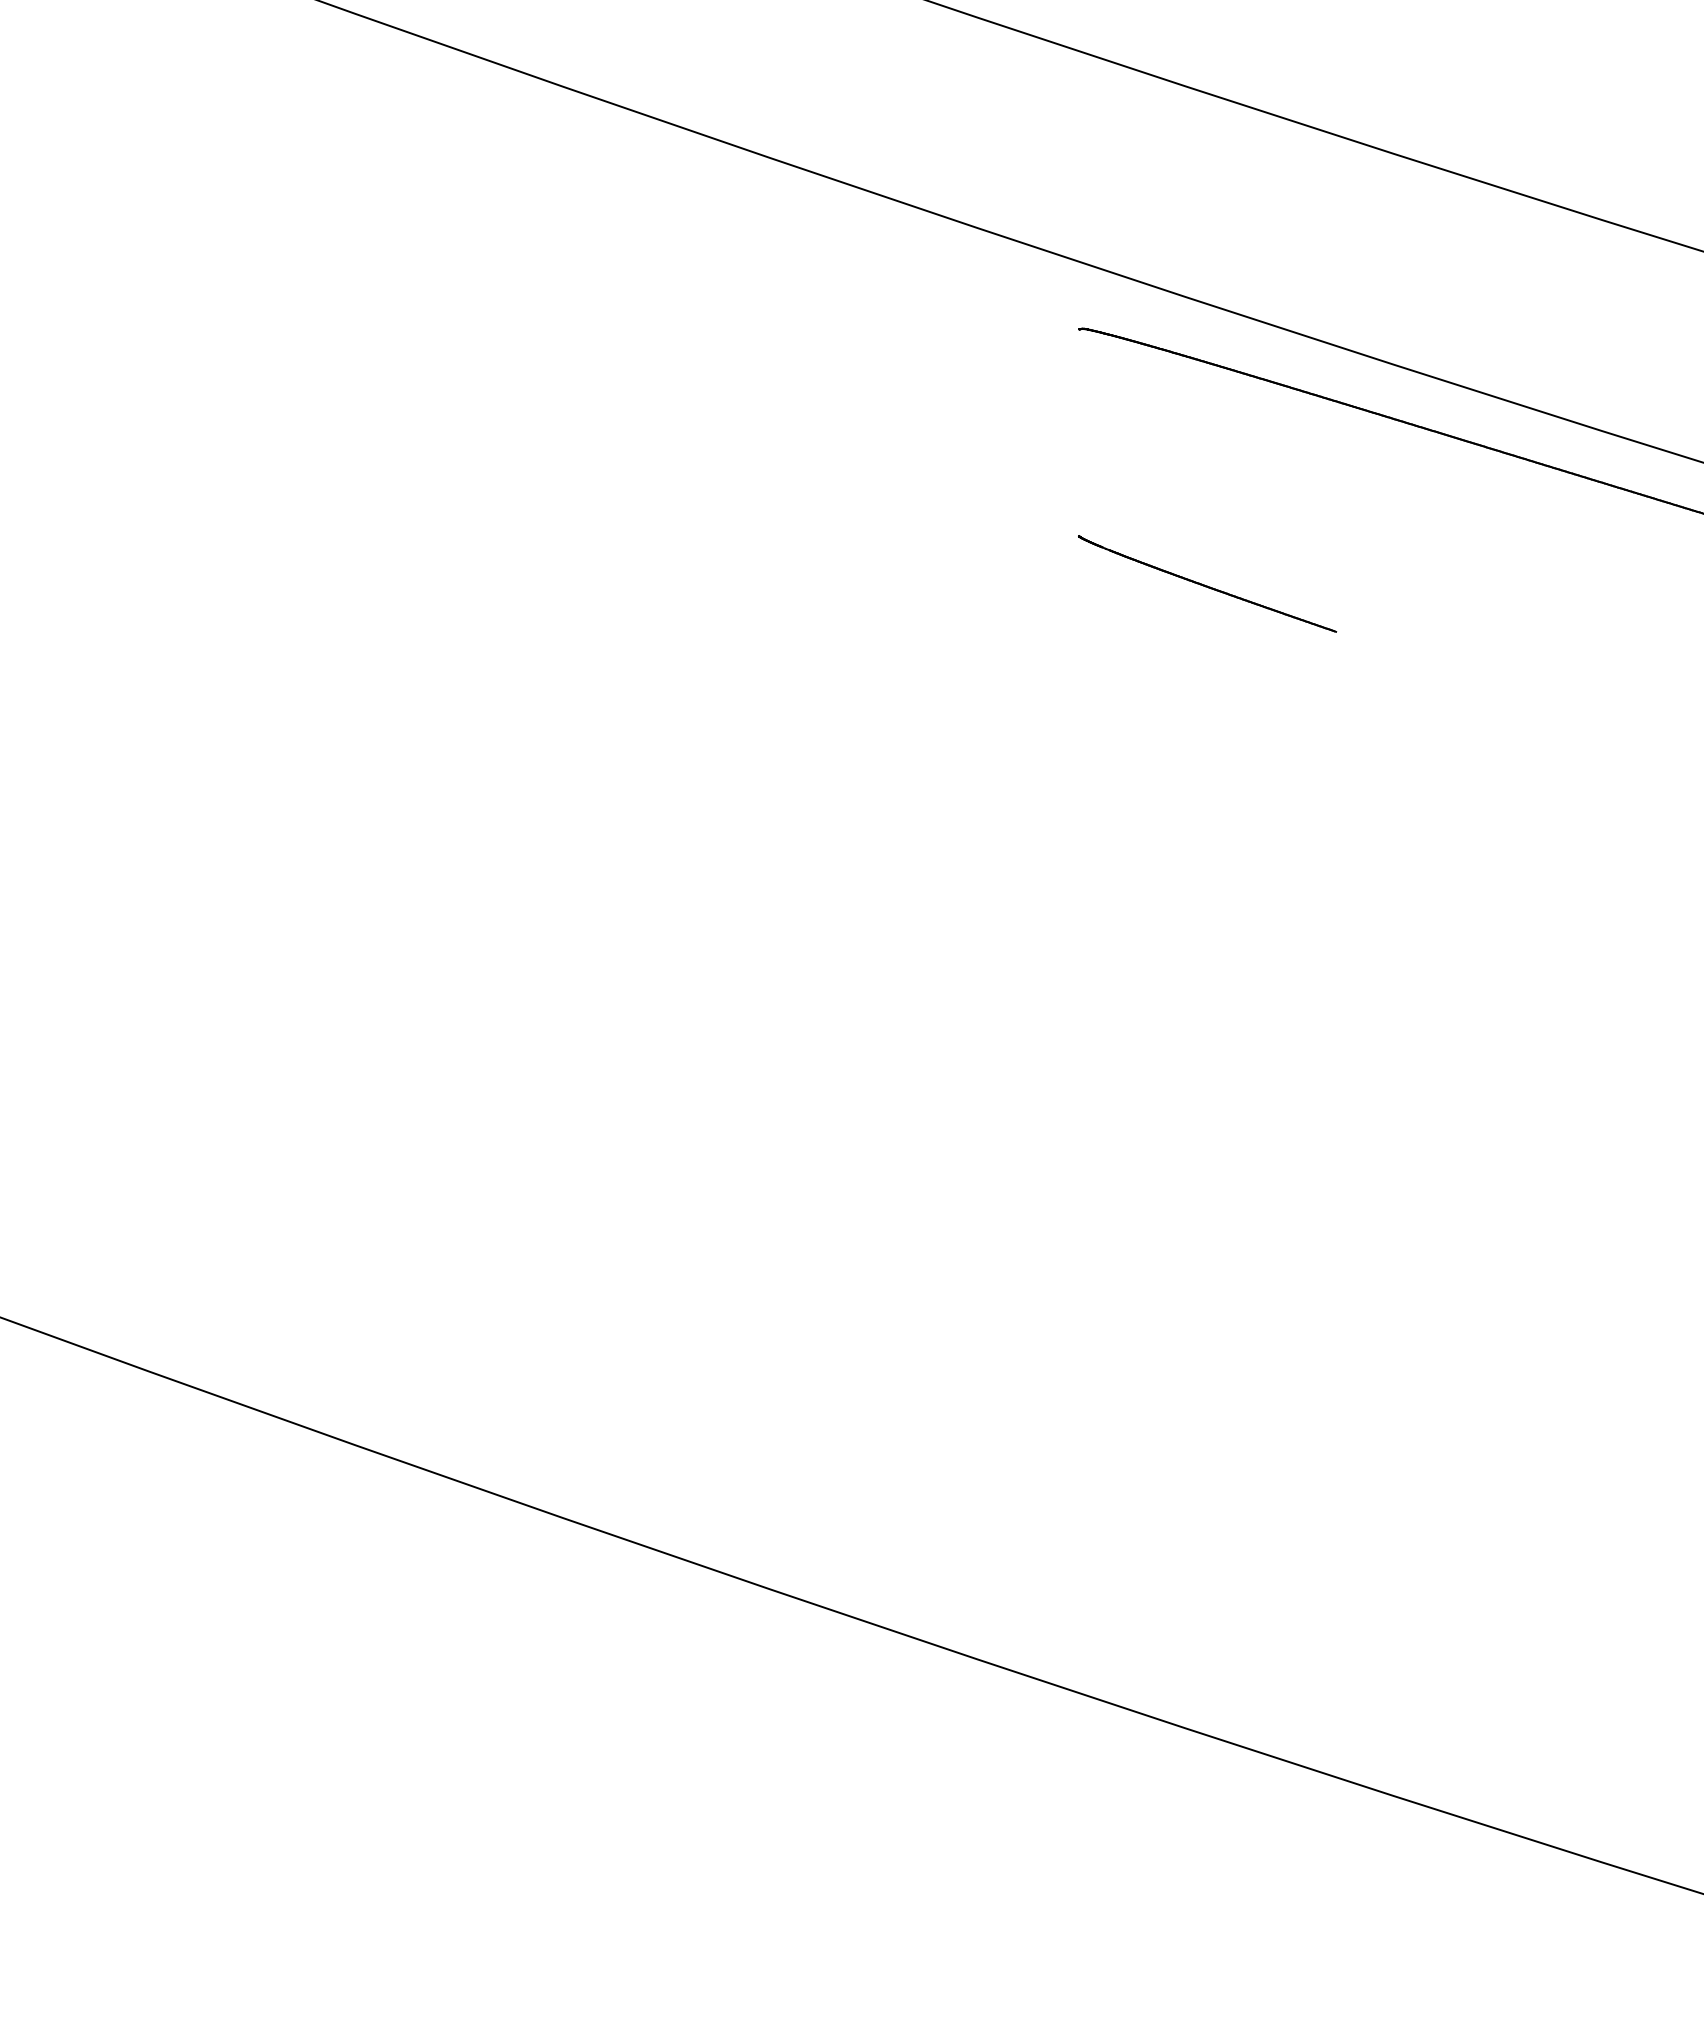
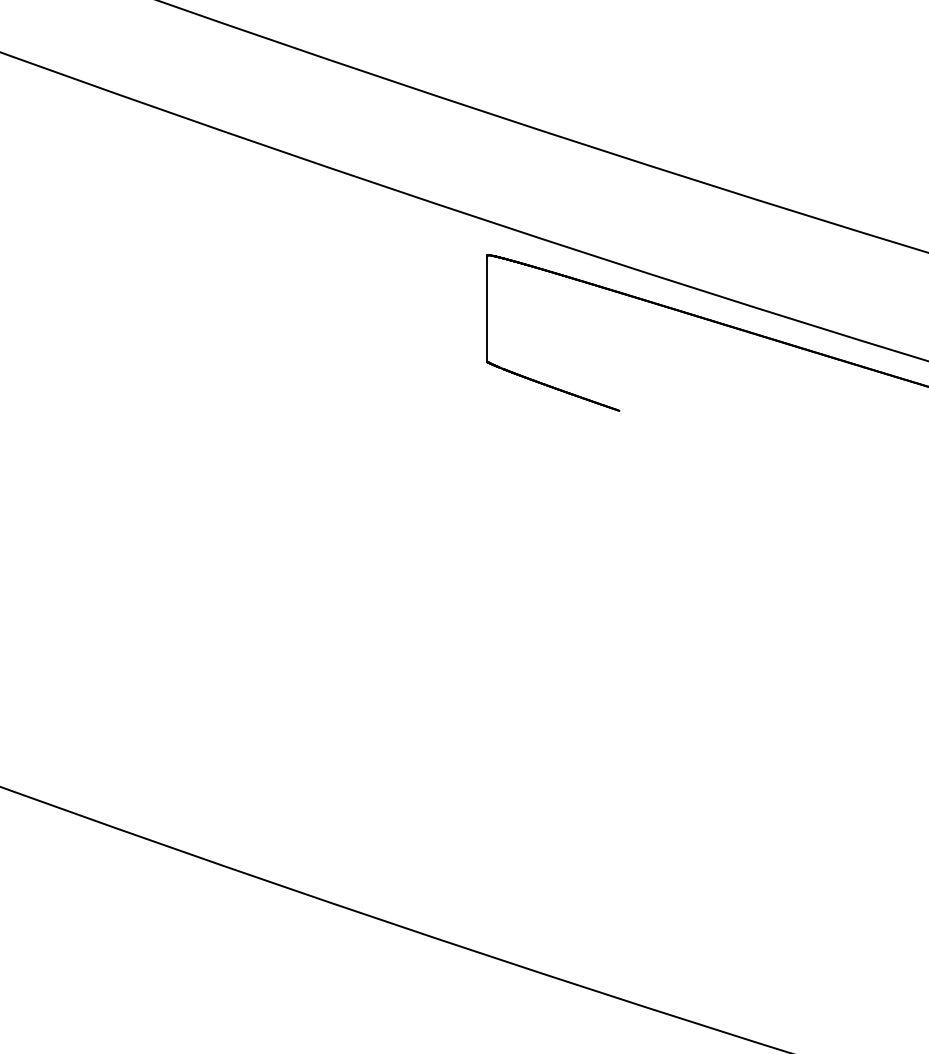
line: (1079, 432) -> (487, 308), added

